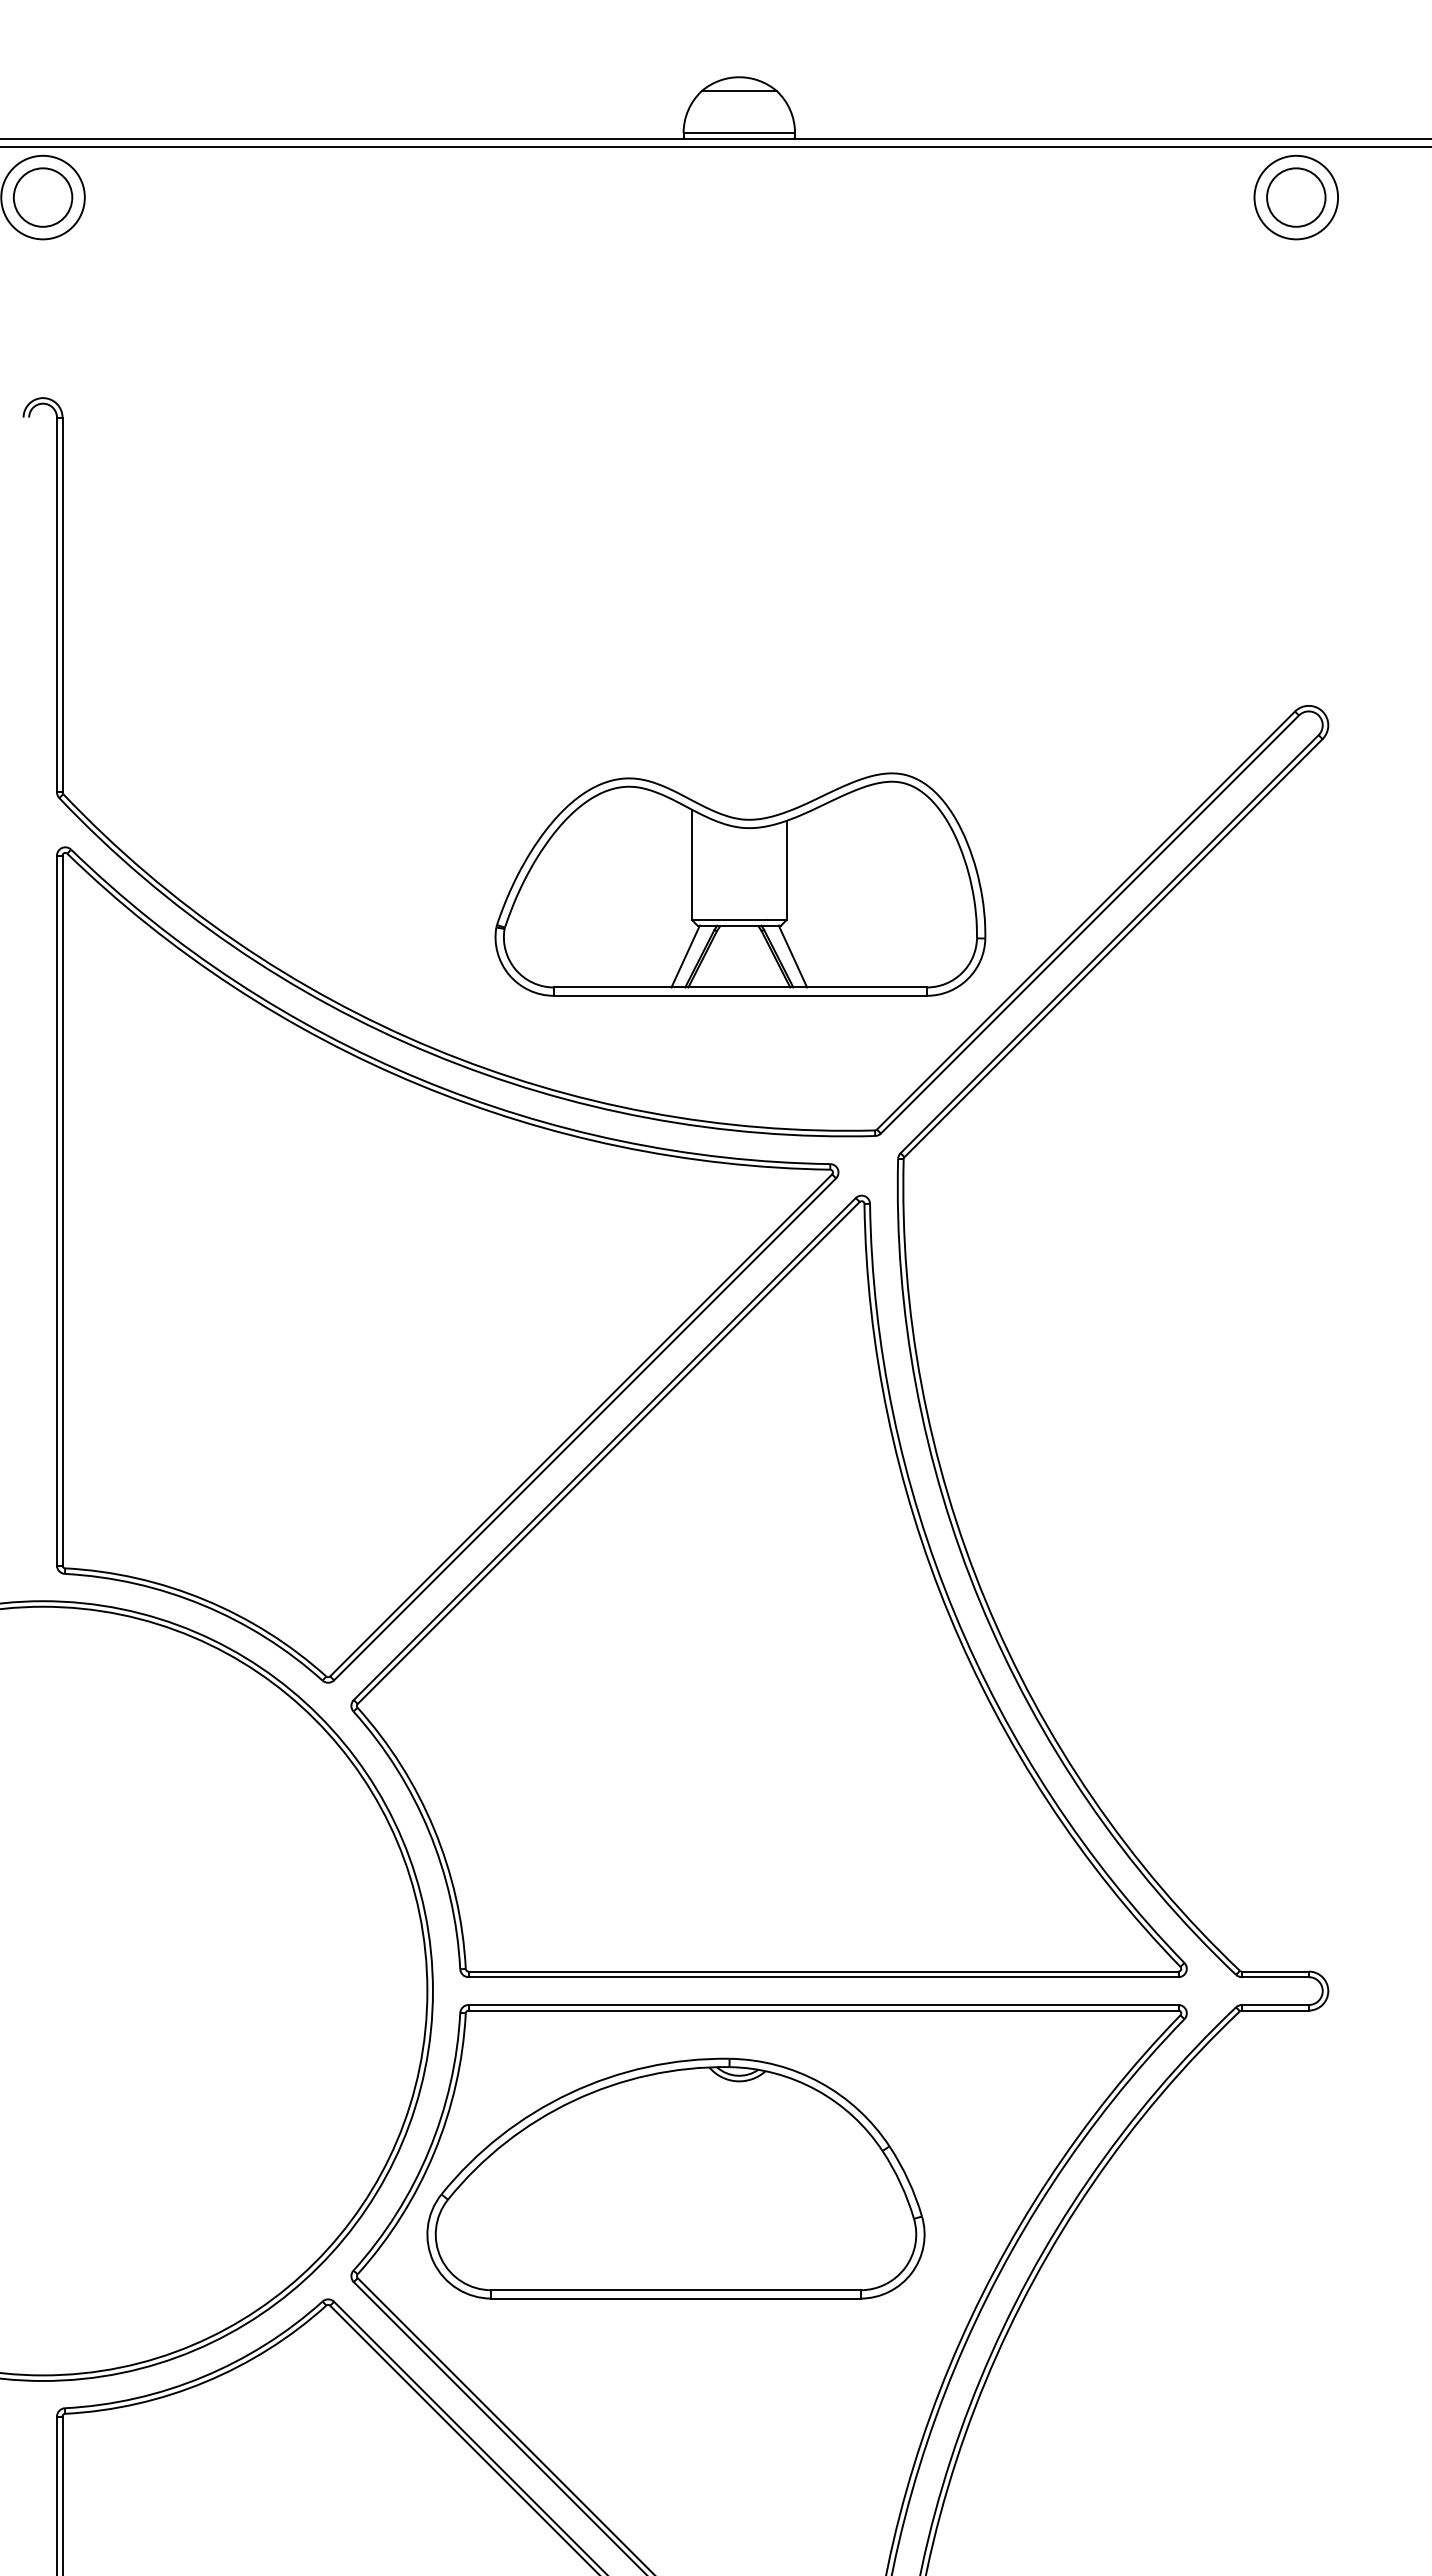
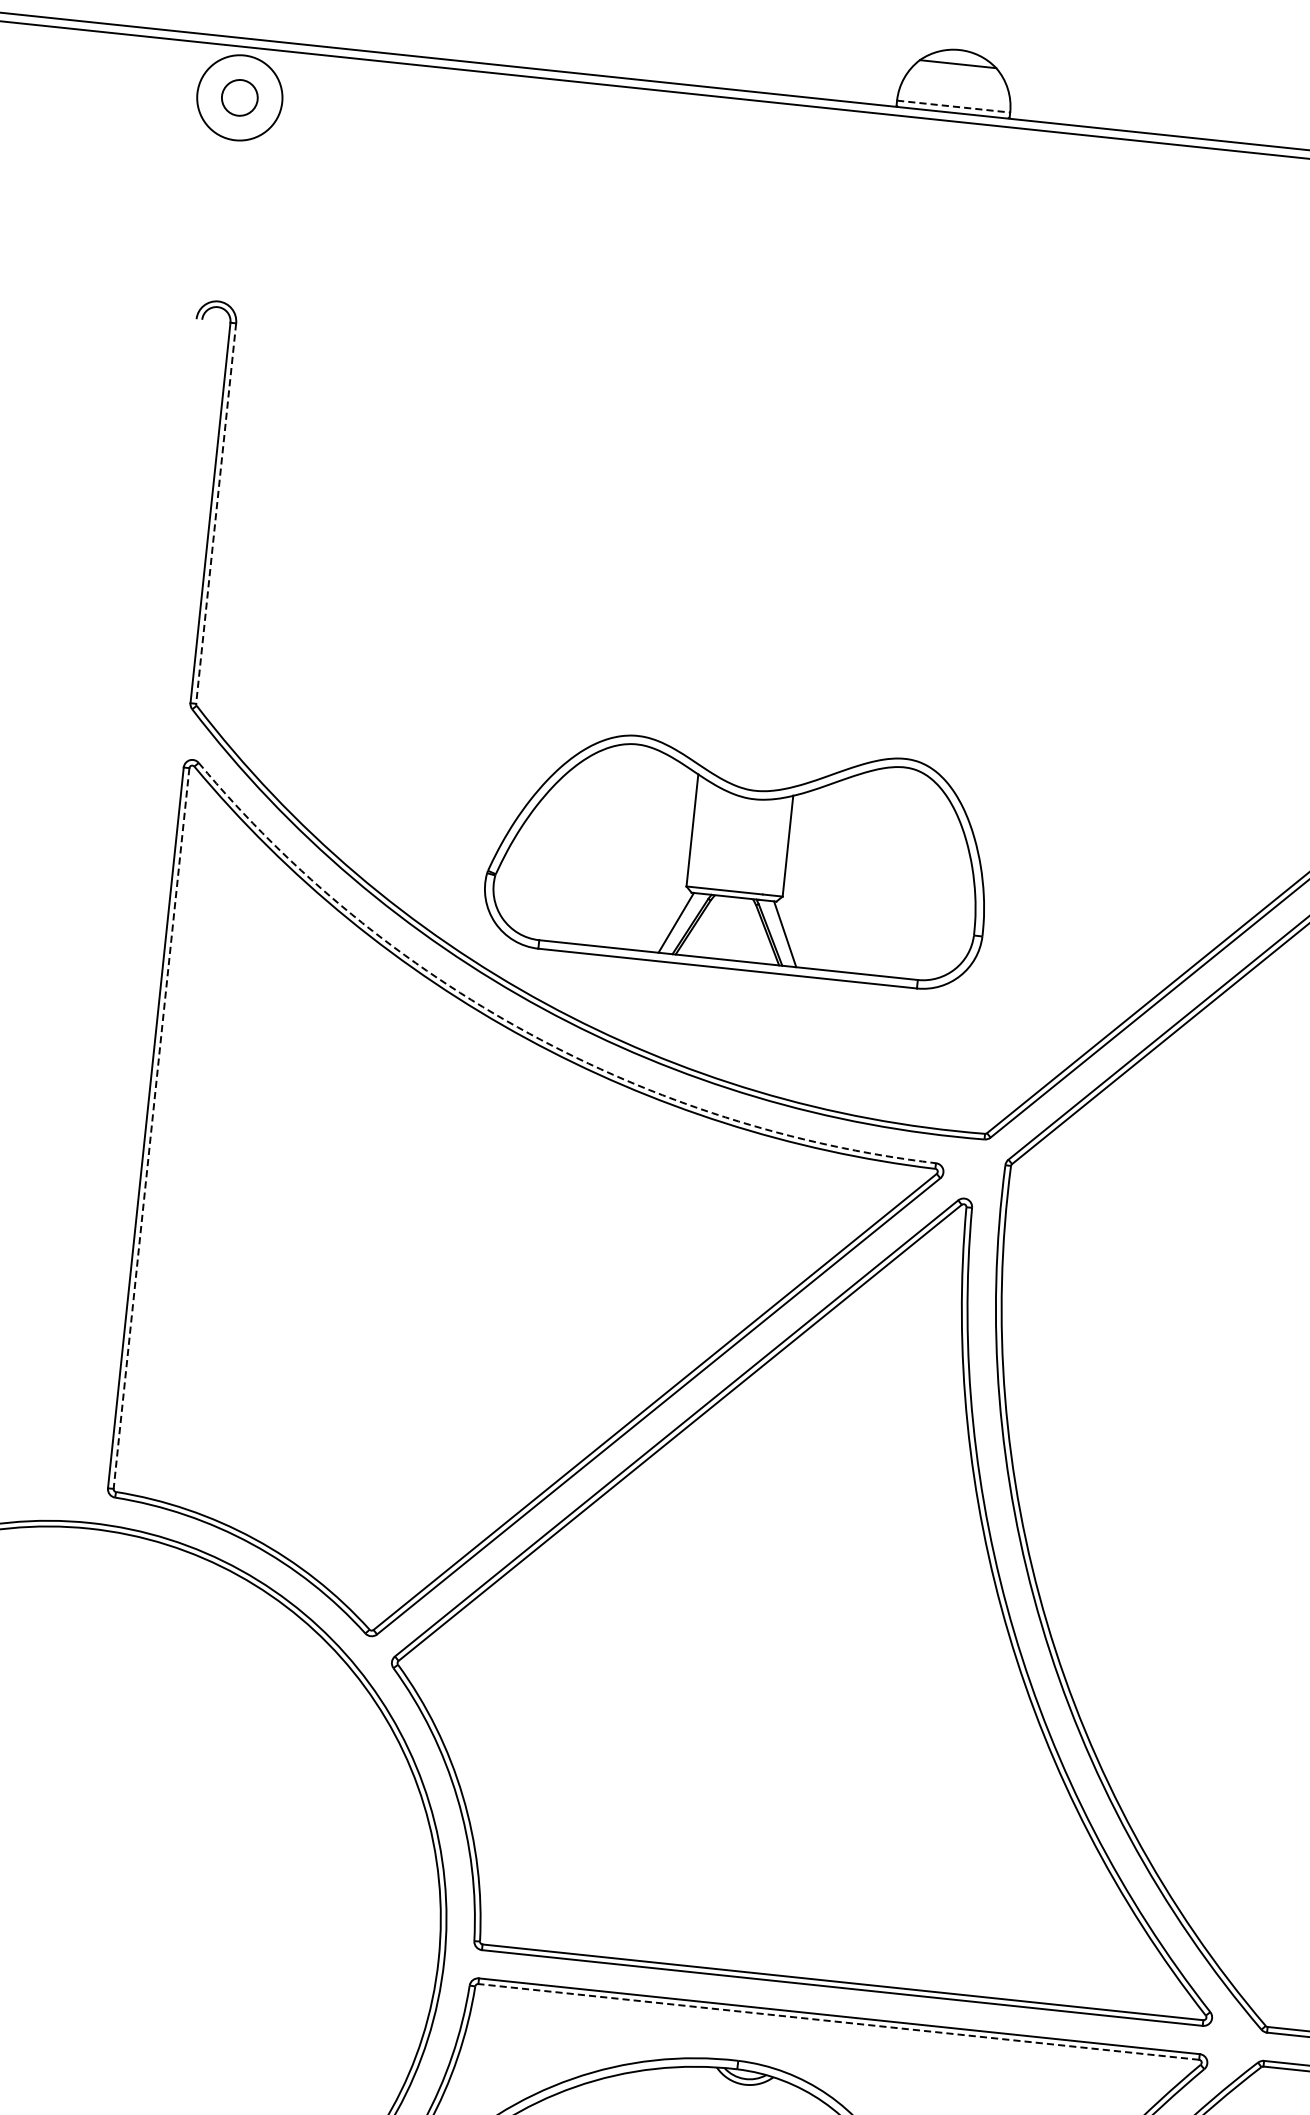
line: (739, 132) -> (953, 106), solid -> dashed
circle: (42, 197) -> (239, 97), size x0.6
line: (62, 605) -> (216, 514), solid -> dashed
part: (740, 884) -> (739, 855), moved
arc: (420, 1079) -> (528, 1033), solid -> dashed
line: (62, 1210) -> (151, 1128), solid -> dashed
line: (823, 2010) -> (838, 2021), solid -> dashed

